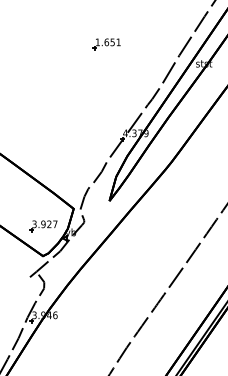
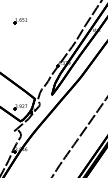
part: (104, 45) -> (19, 21), moved

